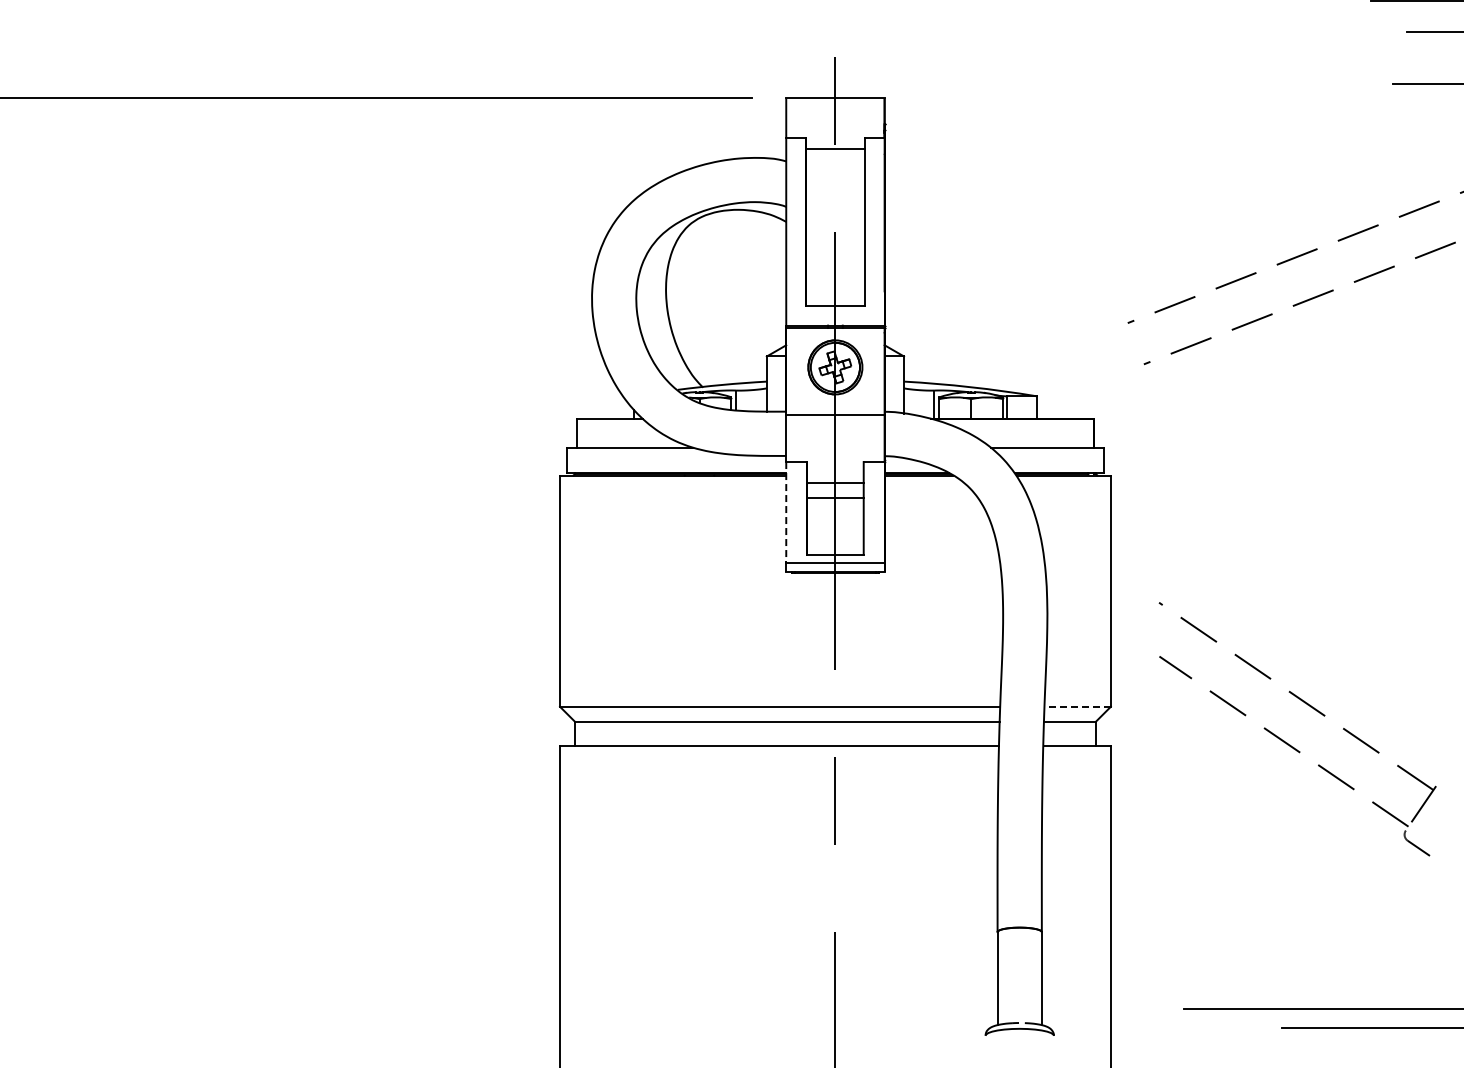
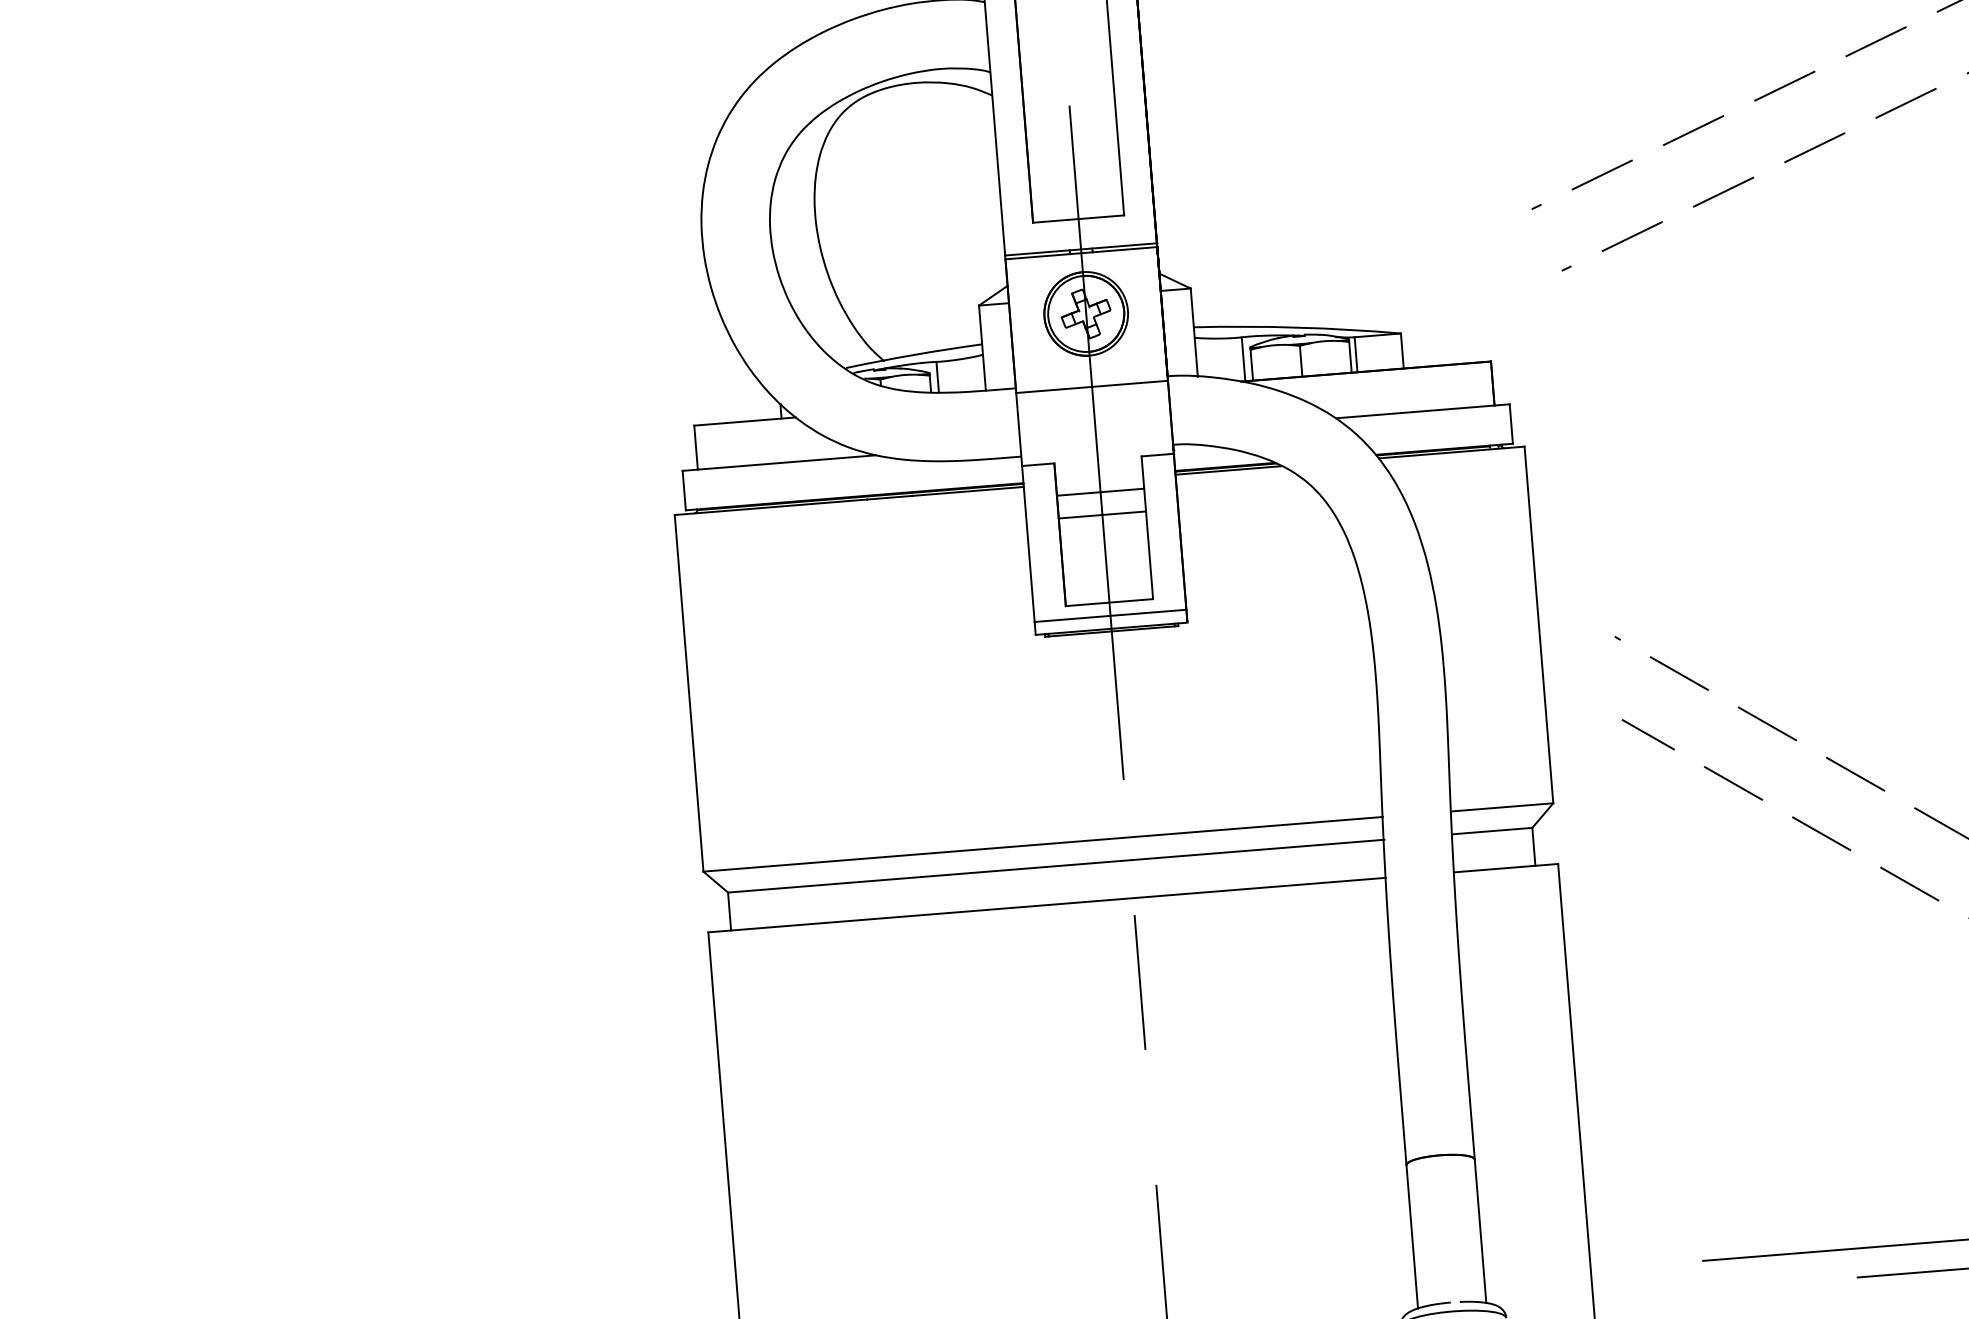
line: (786, 512) -> (1028, 543), dashed -> solid
line: (1078, 706) -> (1503, 806), dashed -> solid

